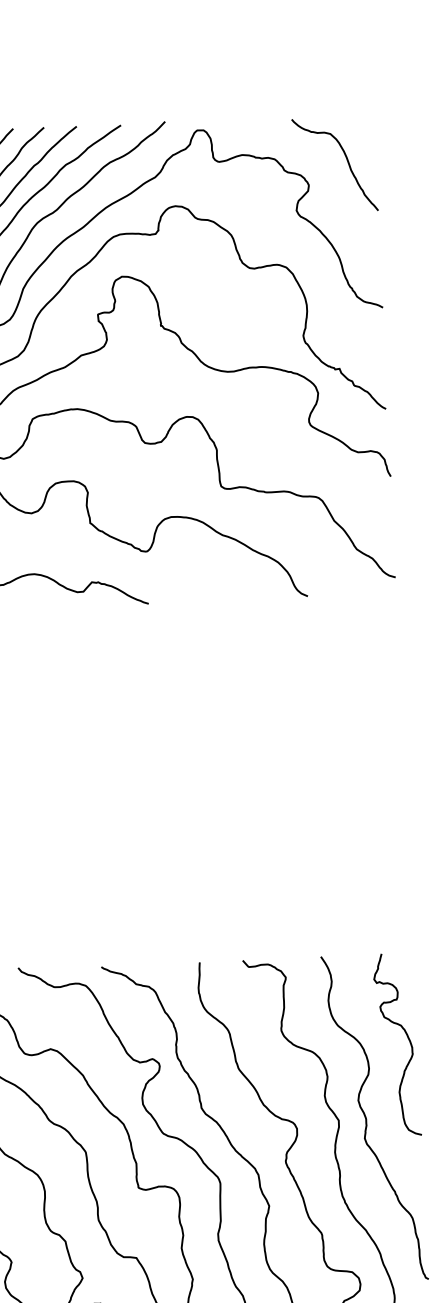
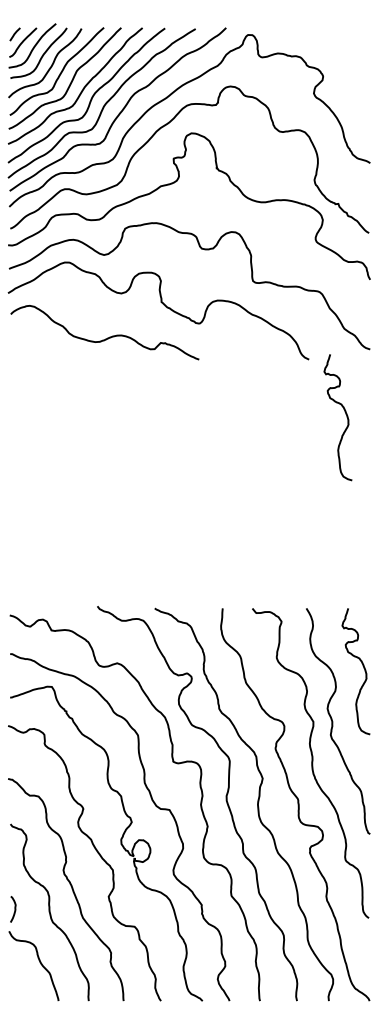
curve: (345, 160) -> (349, 60), removed
curve: (364, 673) -> (345, 414), added

